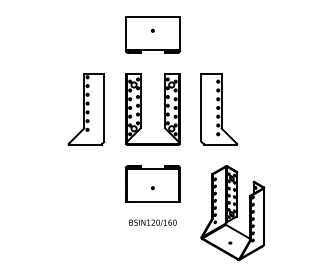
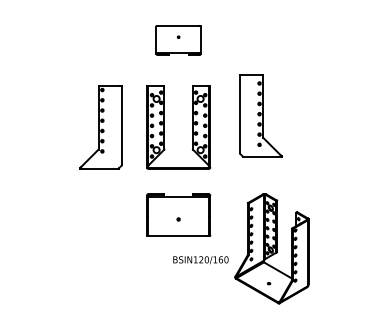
part: (152, 34) -> (178, 40), size x0.7
part: (219, 109) -> (261, 115), moved
text: (152, 222) -> (200, 259), moved

